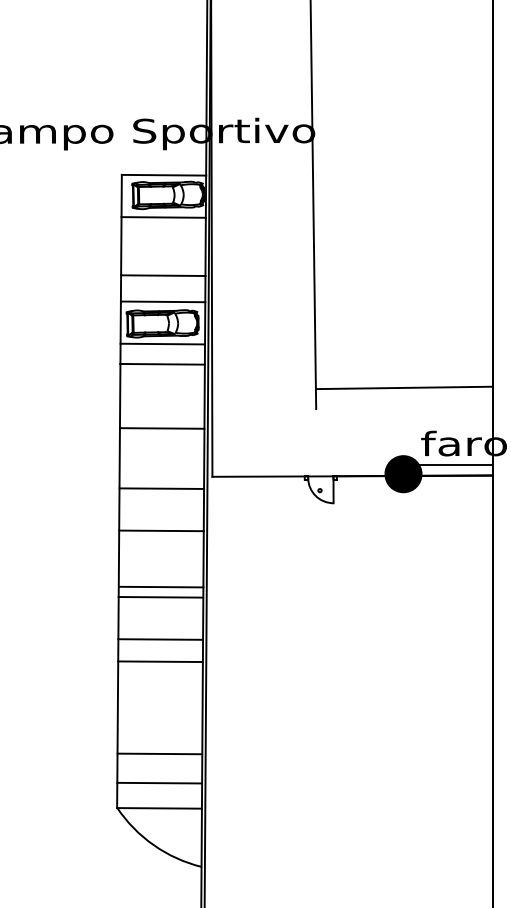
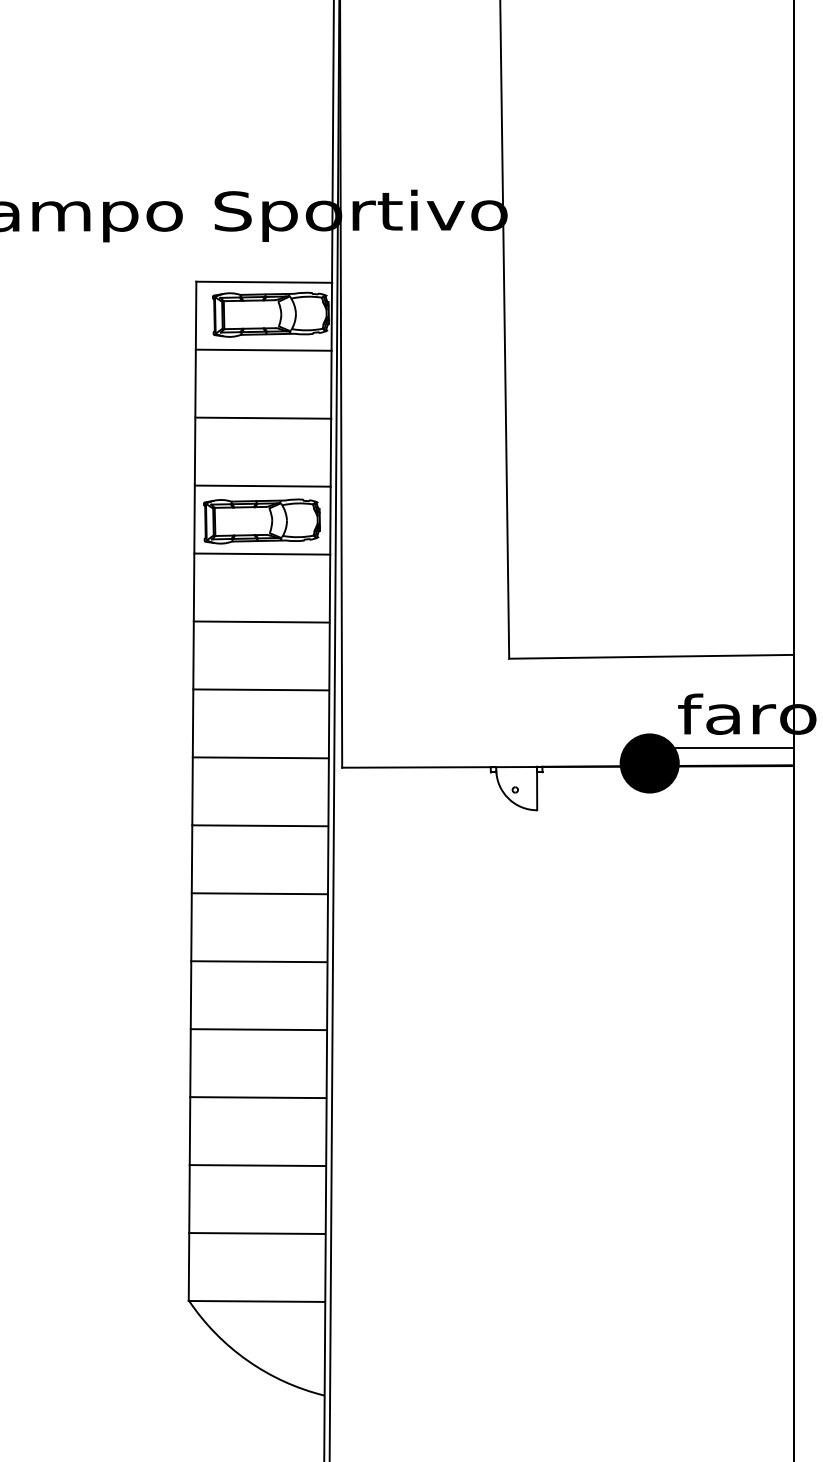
line: (163, 275) -> (263, 417), moved
line: (162, 363) -> (261, 620), moved
line: (404, 387) -> (651, 656), moved
line: (161, 488) -> (260, 757), moved
line: (161, 530) -> (260, 825), moved
line: (160, 586) -> (258, 892), moved
line: (160, 661) -> (258, 1097), moved
line: (159, 753) -> (256, 1164), moved
line: (159, 782) -> (256, 1232), moved

